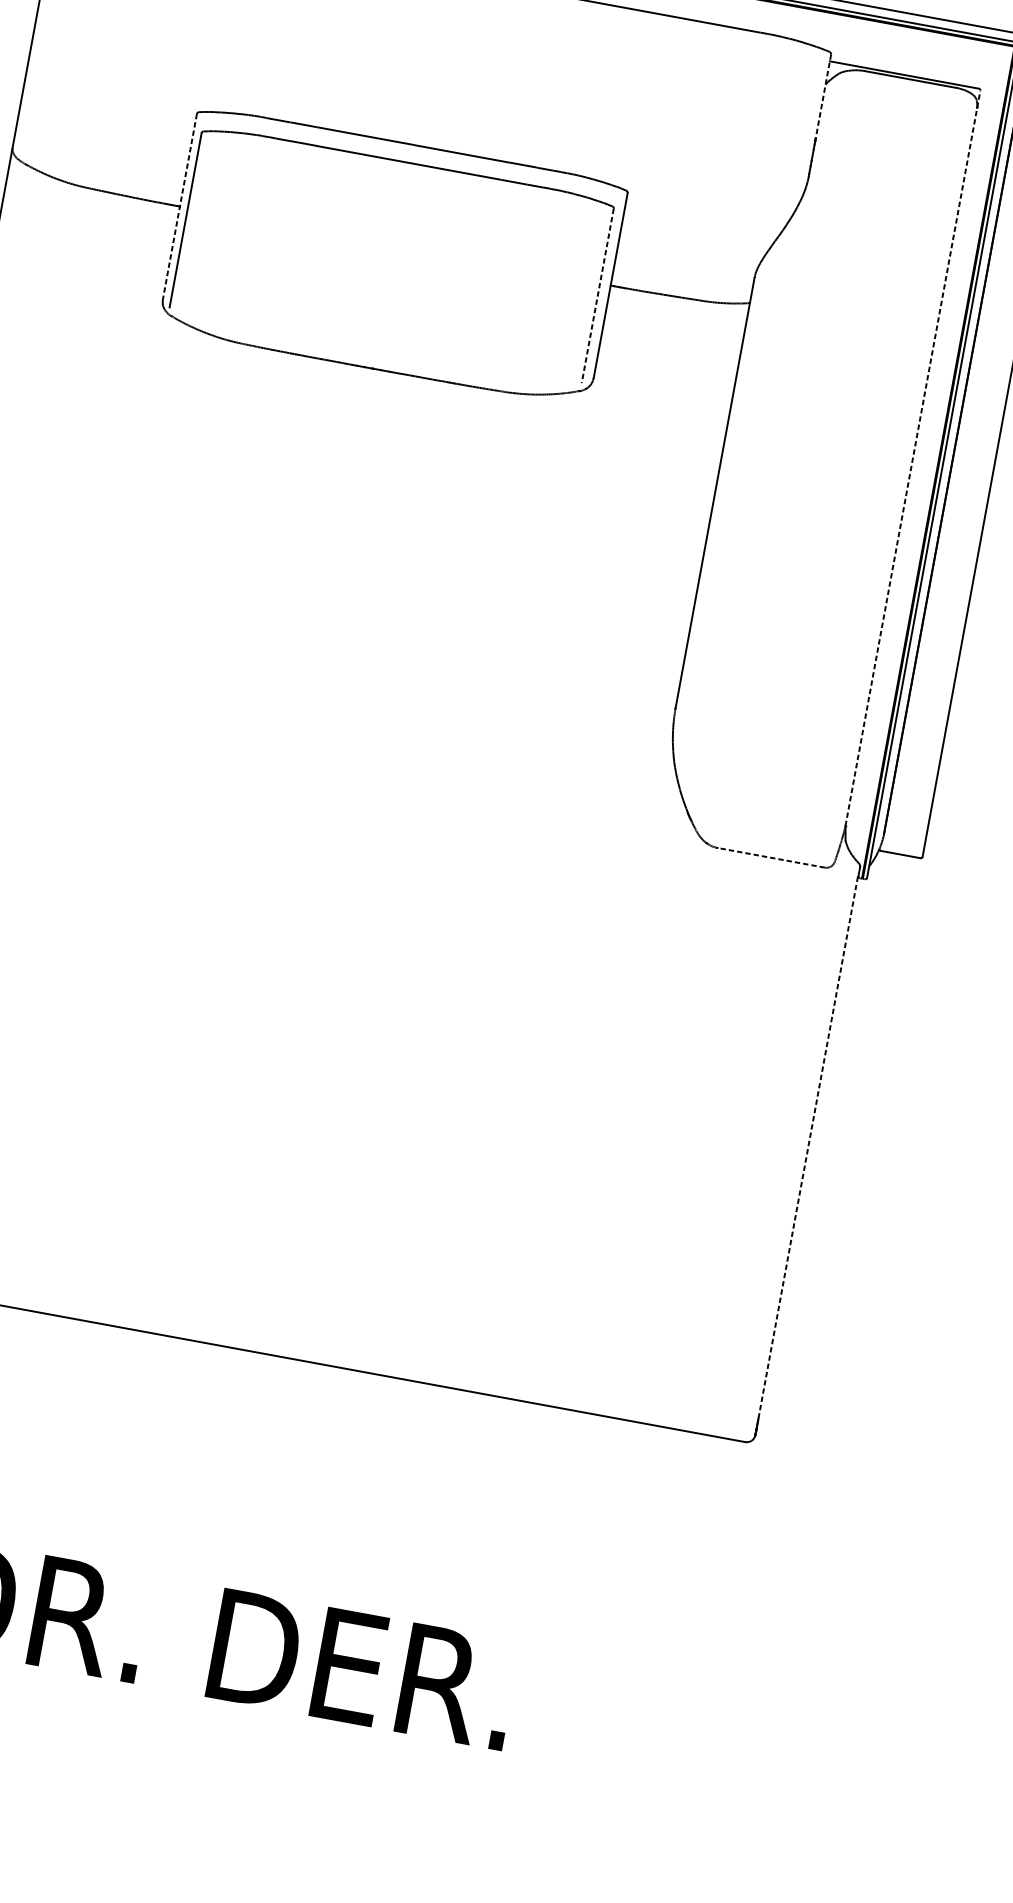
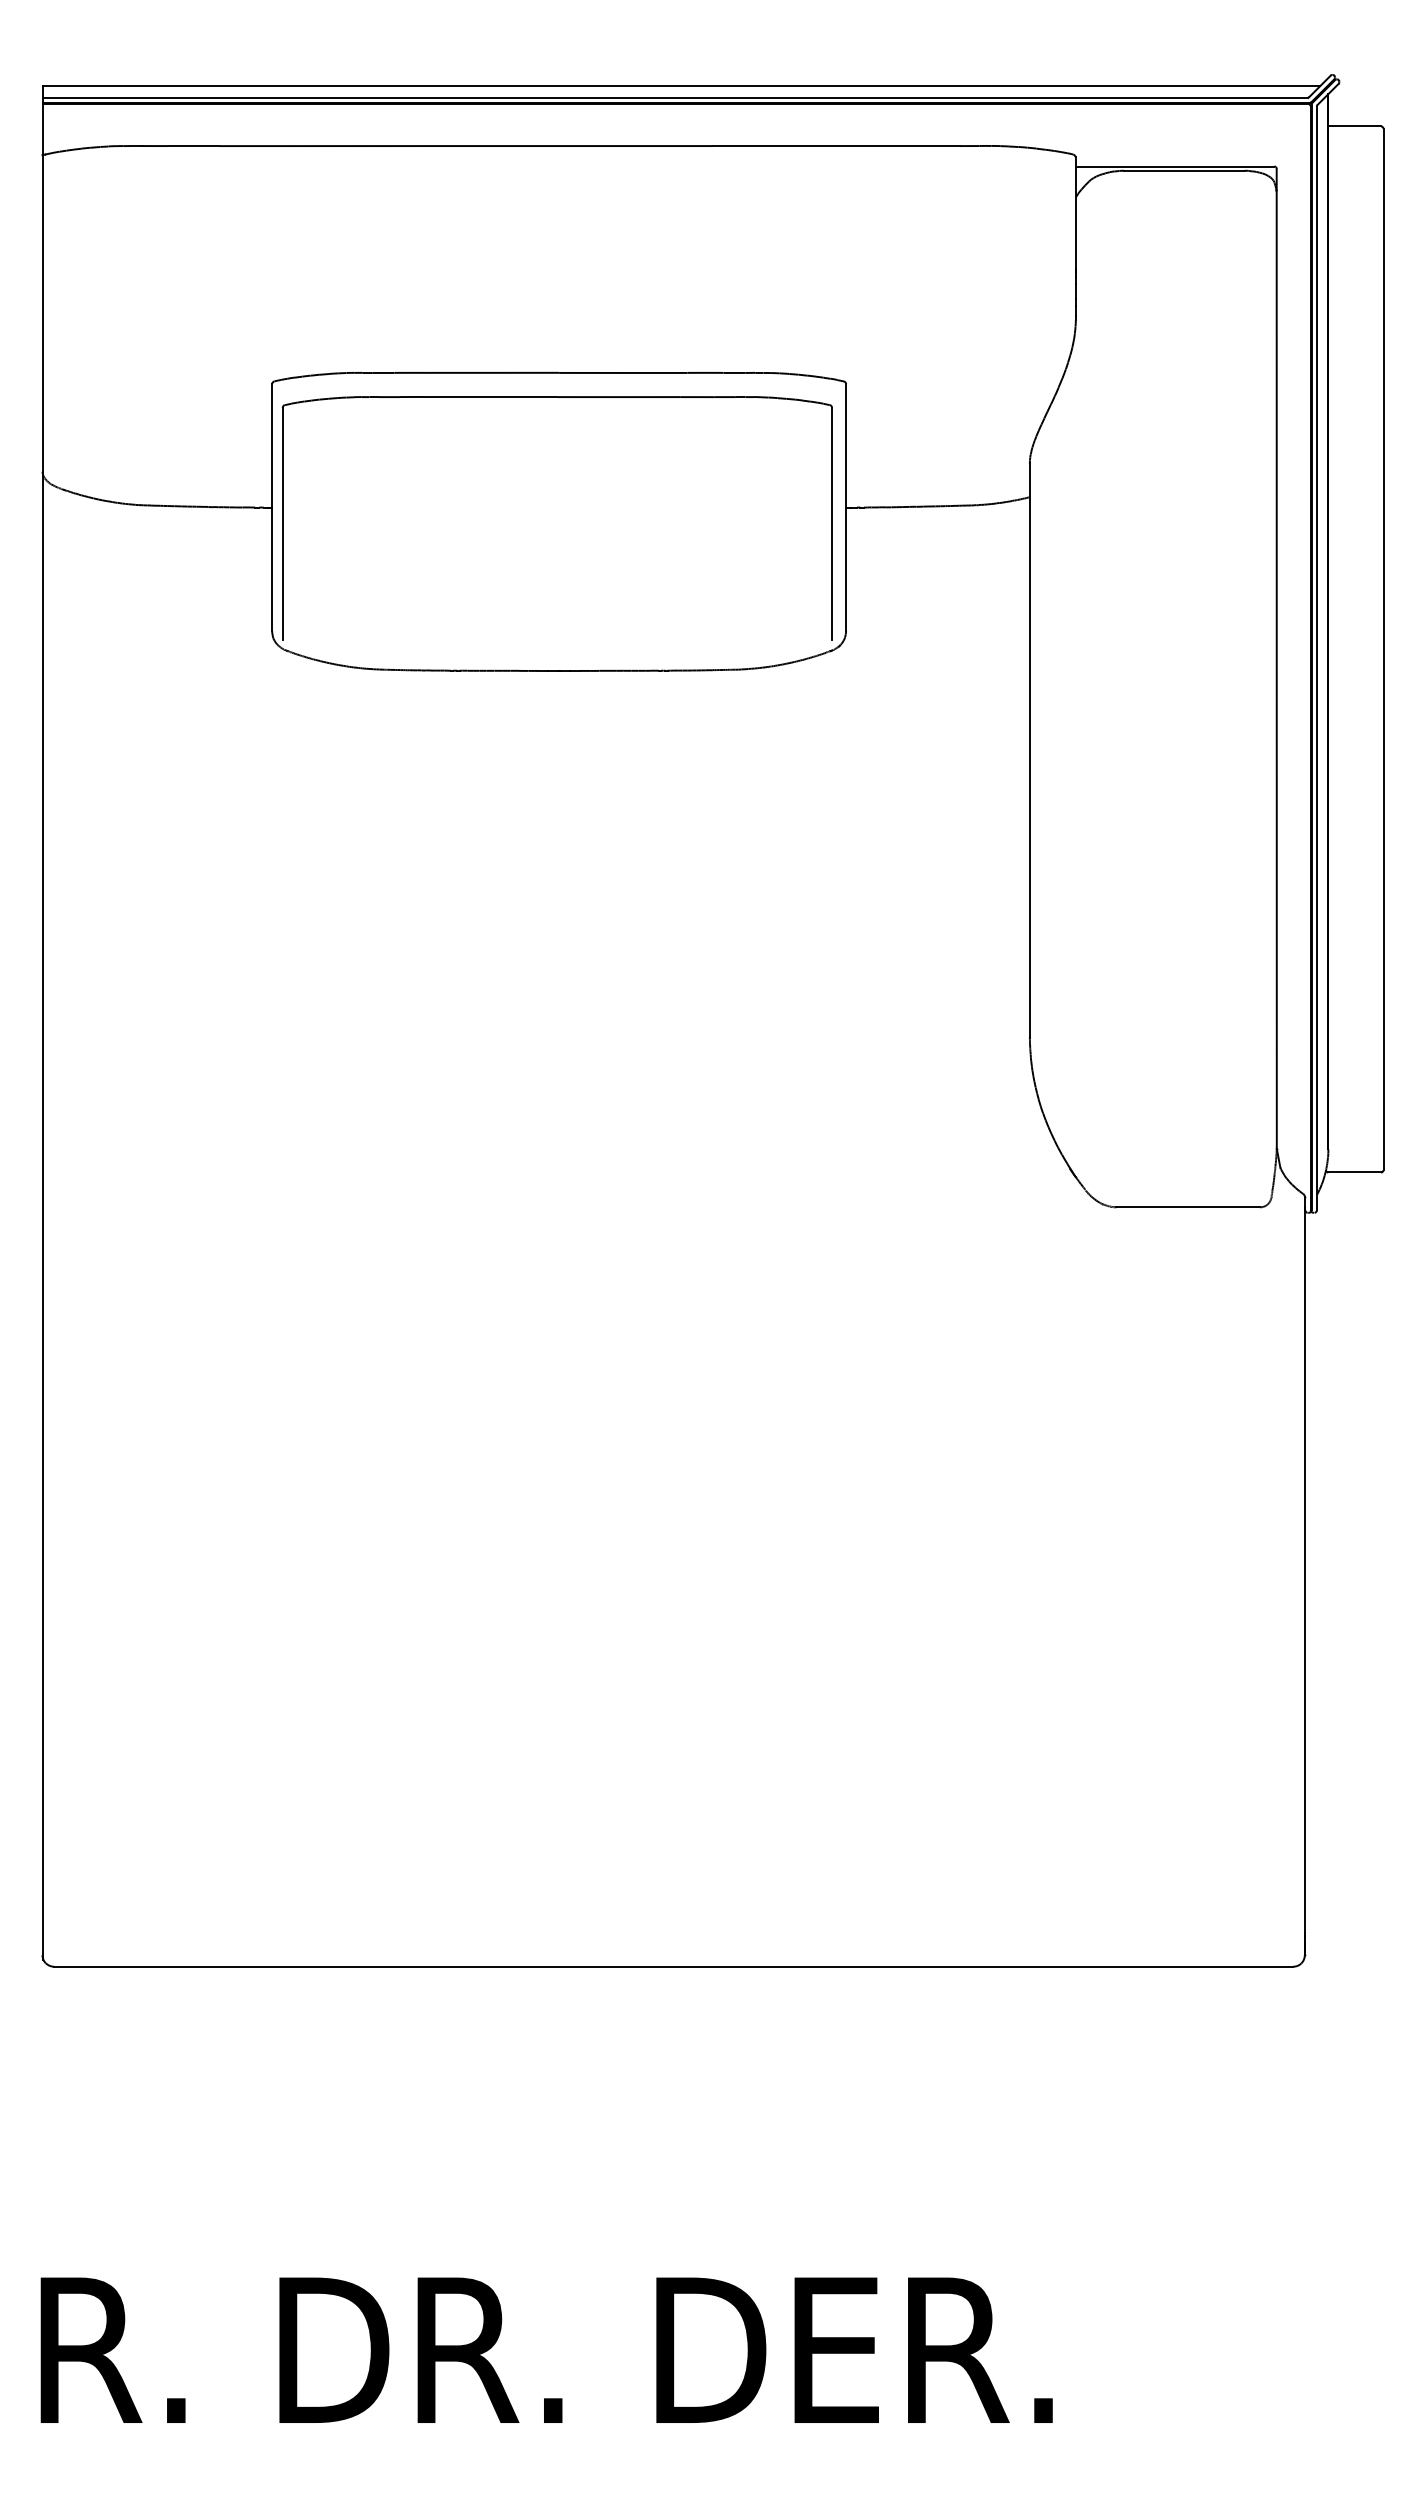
line: (823, 96) -> (1075, 213), dashed -> solid
line: (180, 207) -> (272, 508), dashed -> solid
line: (597, 296) -> (831, 524), dashed -> solid
line: (912, 458) -> (1276, 658), dashed -> solid
line: (771, 857) -> (1188, 1207), dashed -> solid
line: (808, 1146) -> (1304, 1570), dashed -> solid

